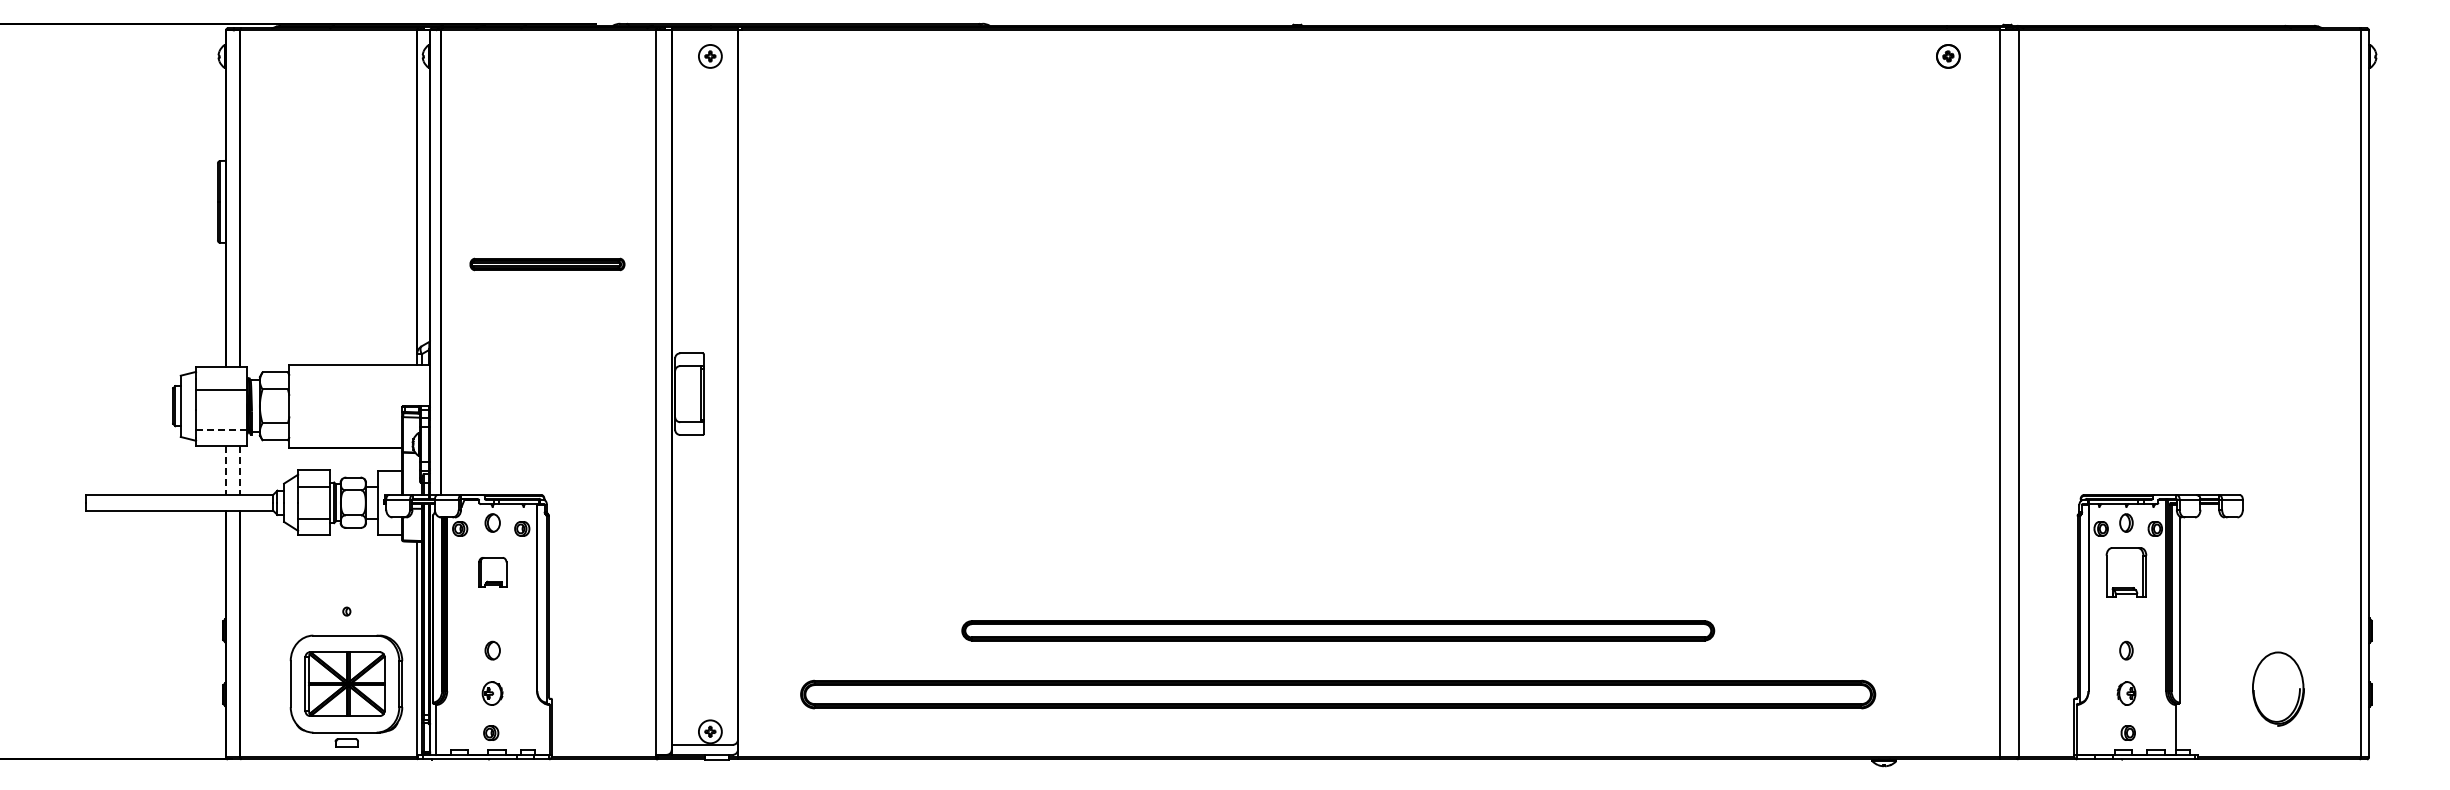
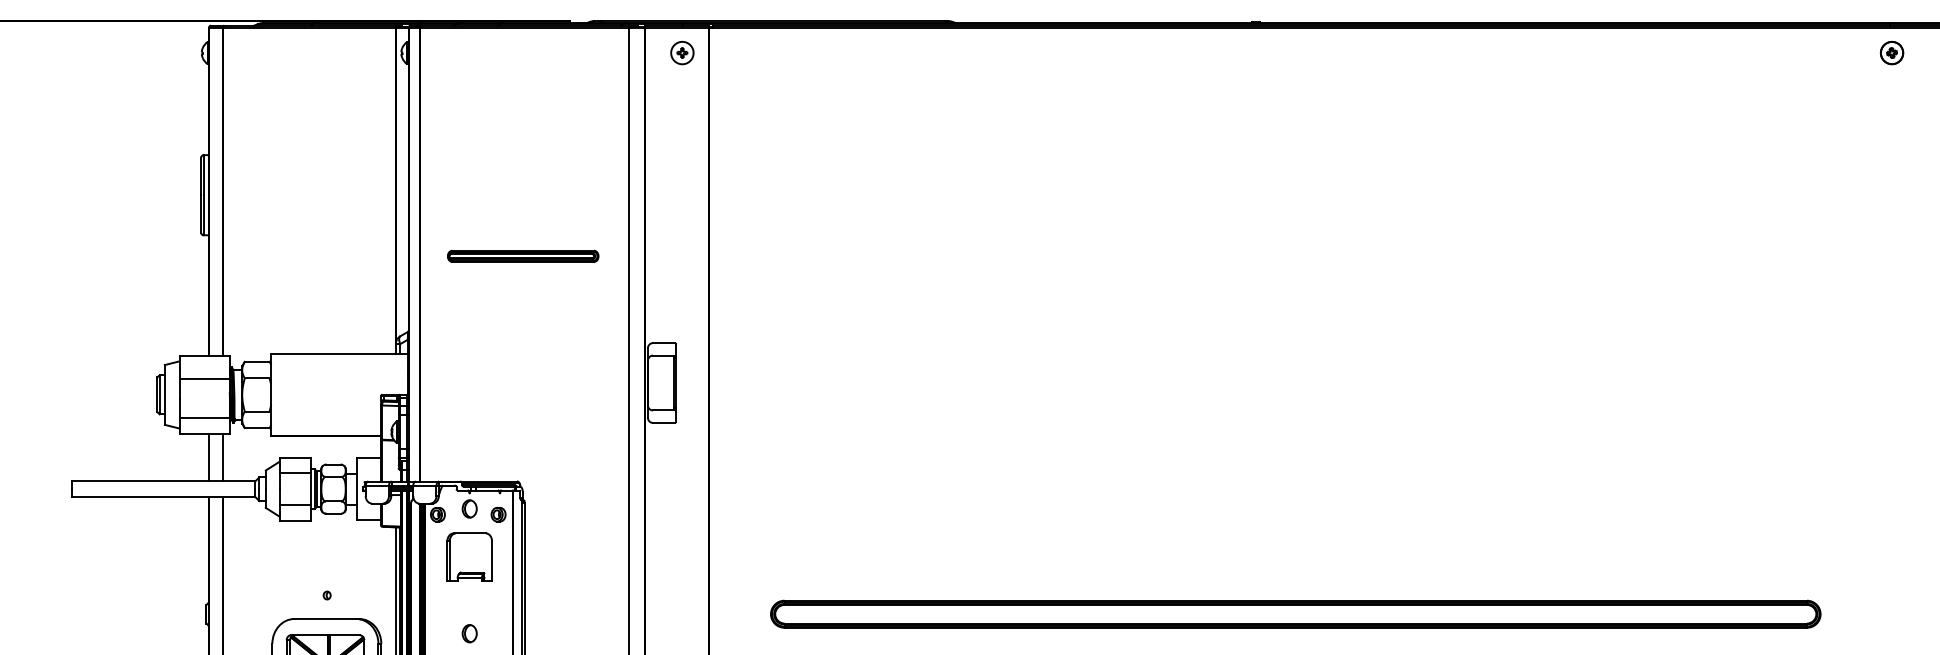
line: (221, 429) -> (204, 417), dashed -> solid
line: (225, 470) -> (208, 457), dashed -> solid
line: (240, 470) -> (223, 457), dashed -> solid
part: (492, 572) -> (469, 557), size x1.67
part: (1338, 630) -> (1296, 613), size x1.43

